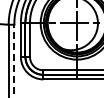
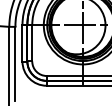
line: (14, 59) -> (15, 64), dashed -> solid

